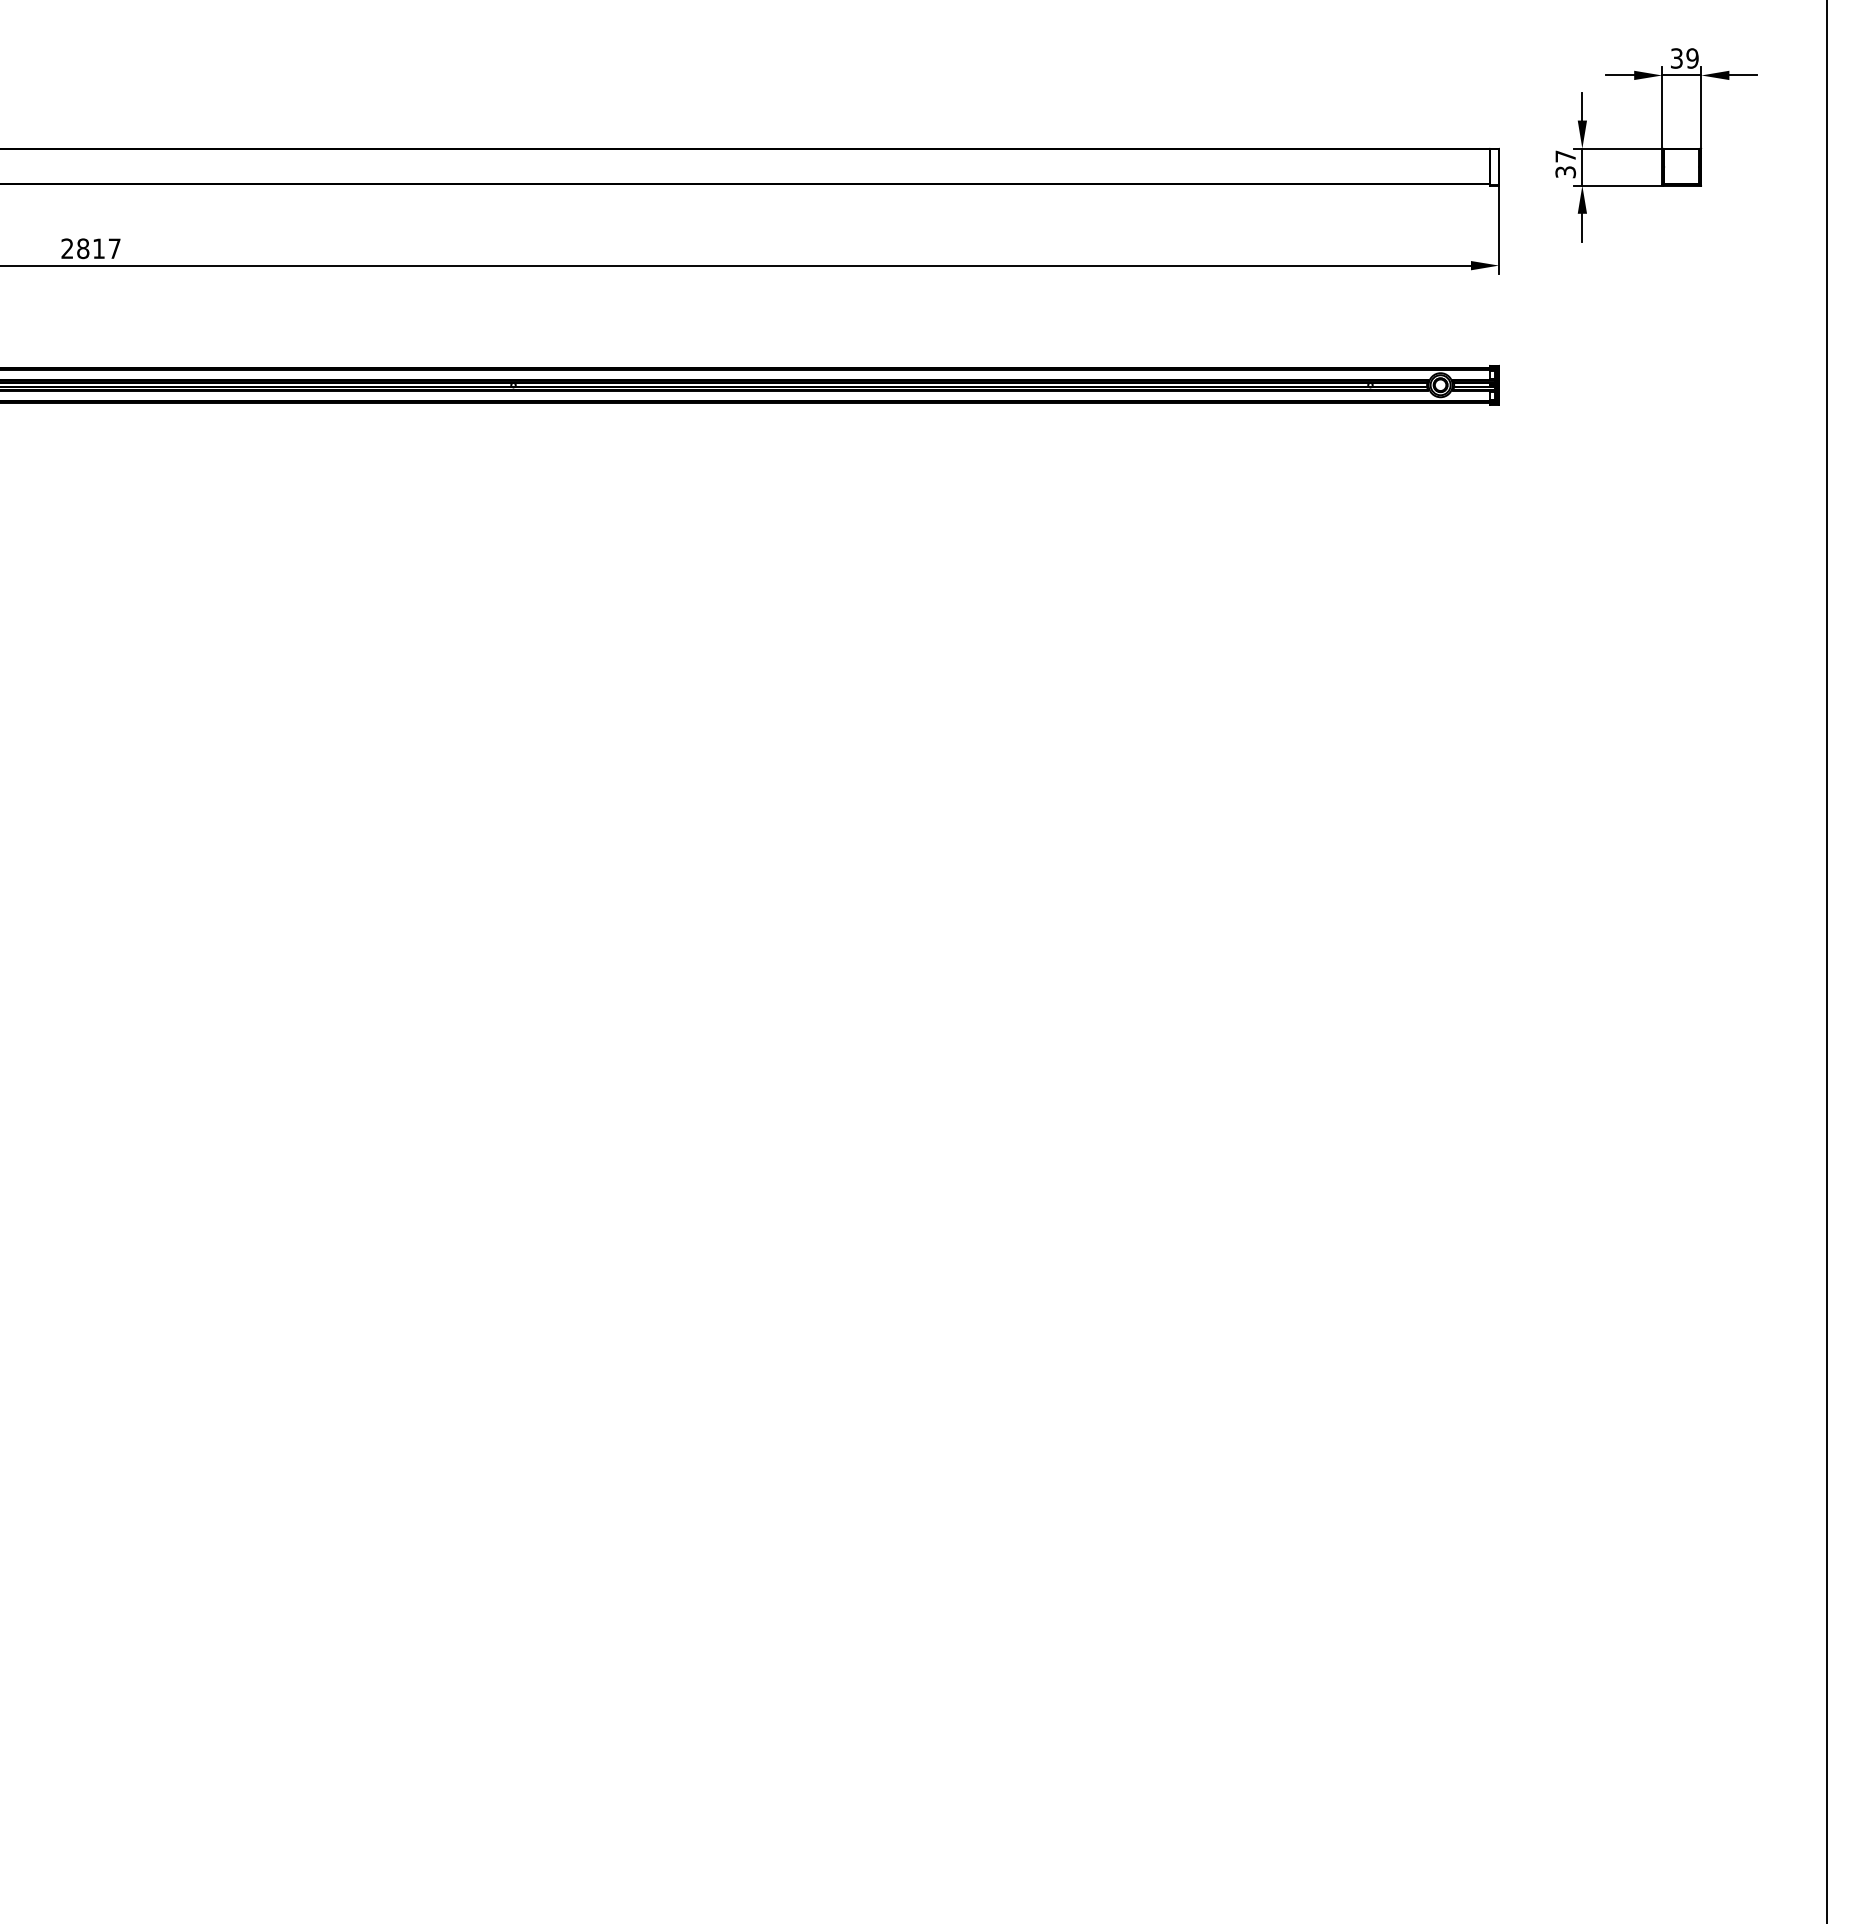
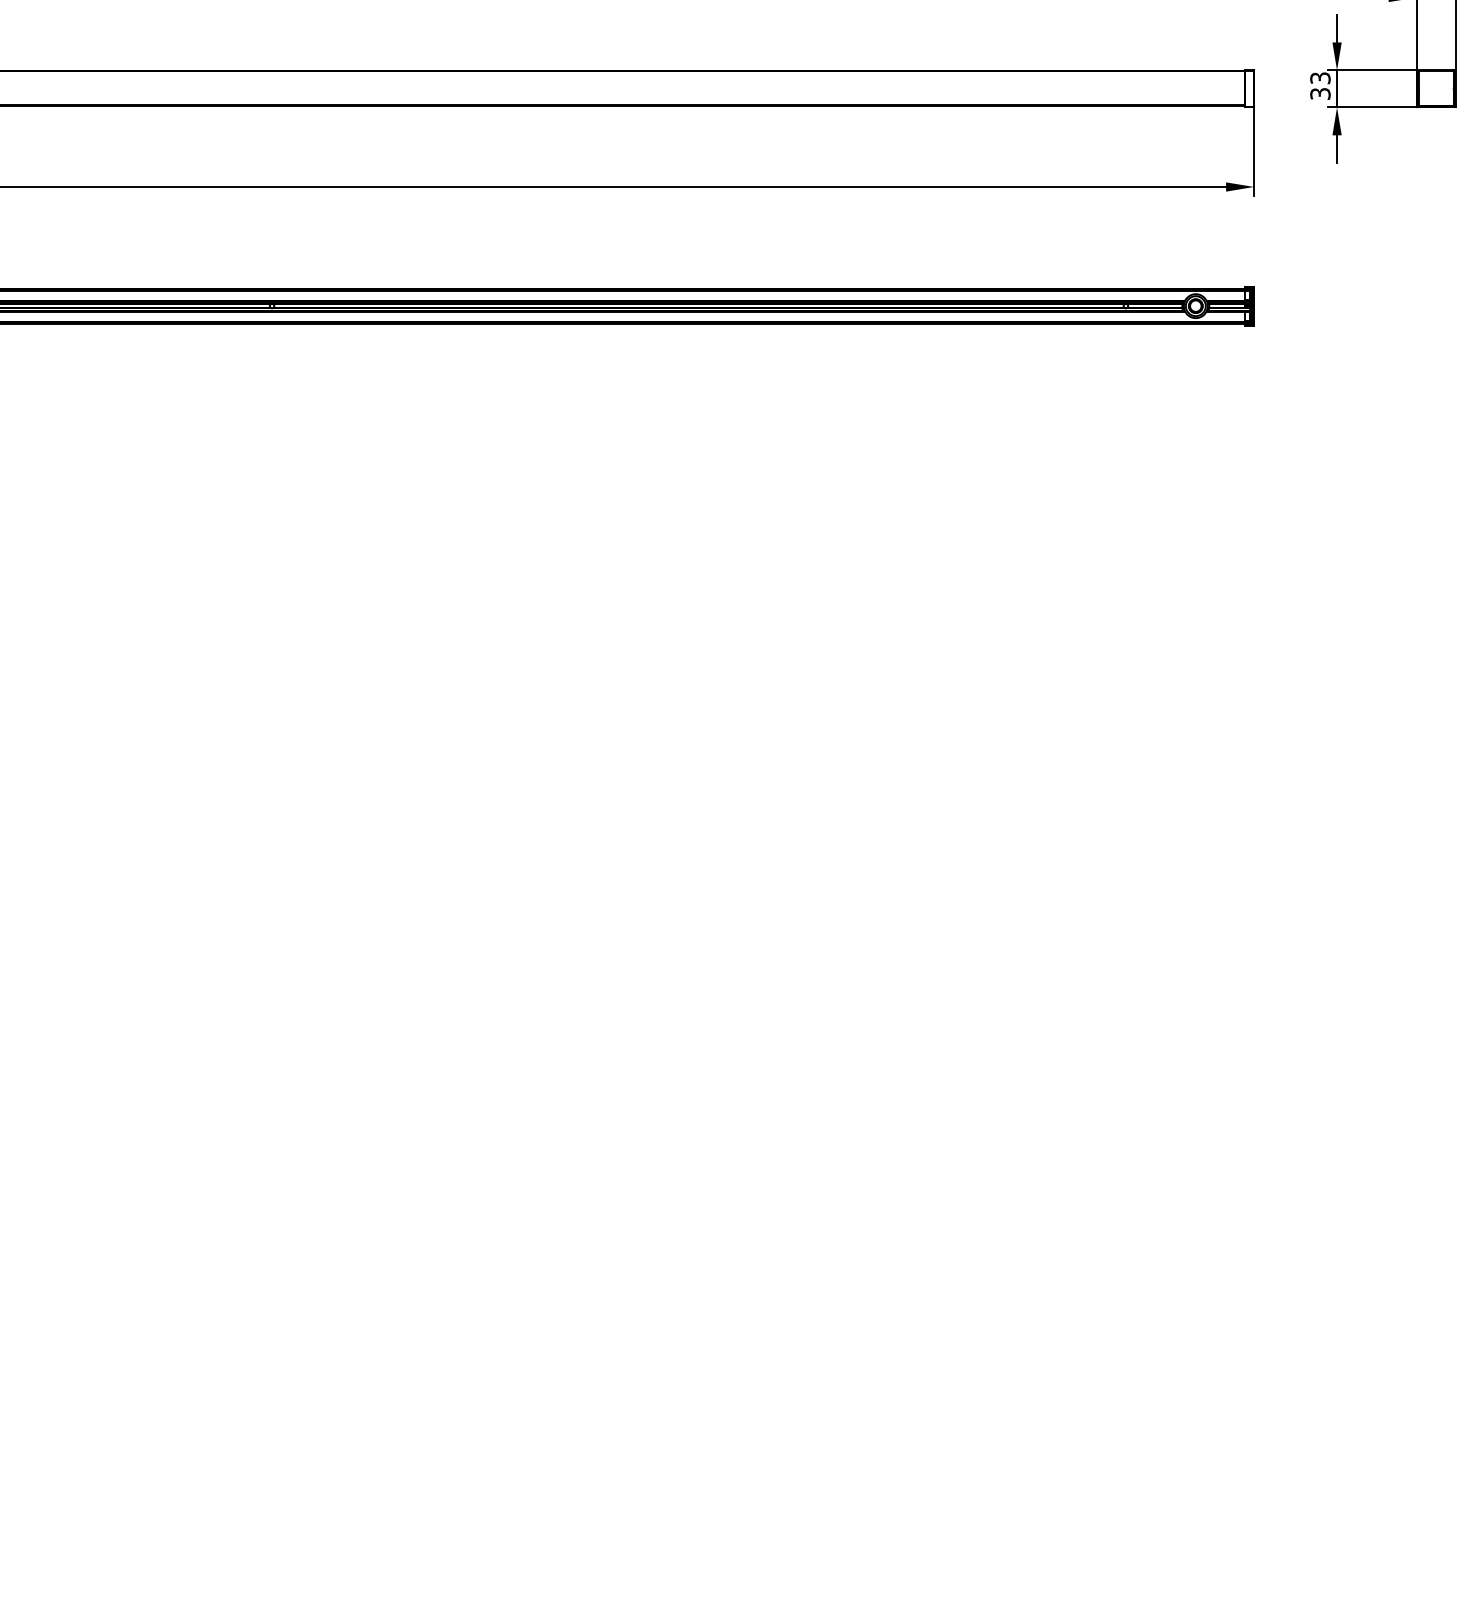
text: (1565, 156) -> (1320, 78), 37 -> 33

